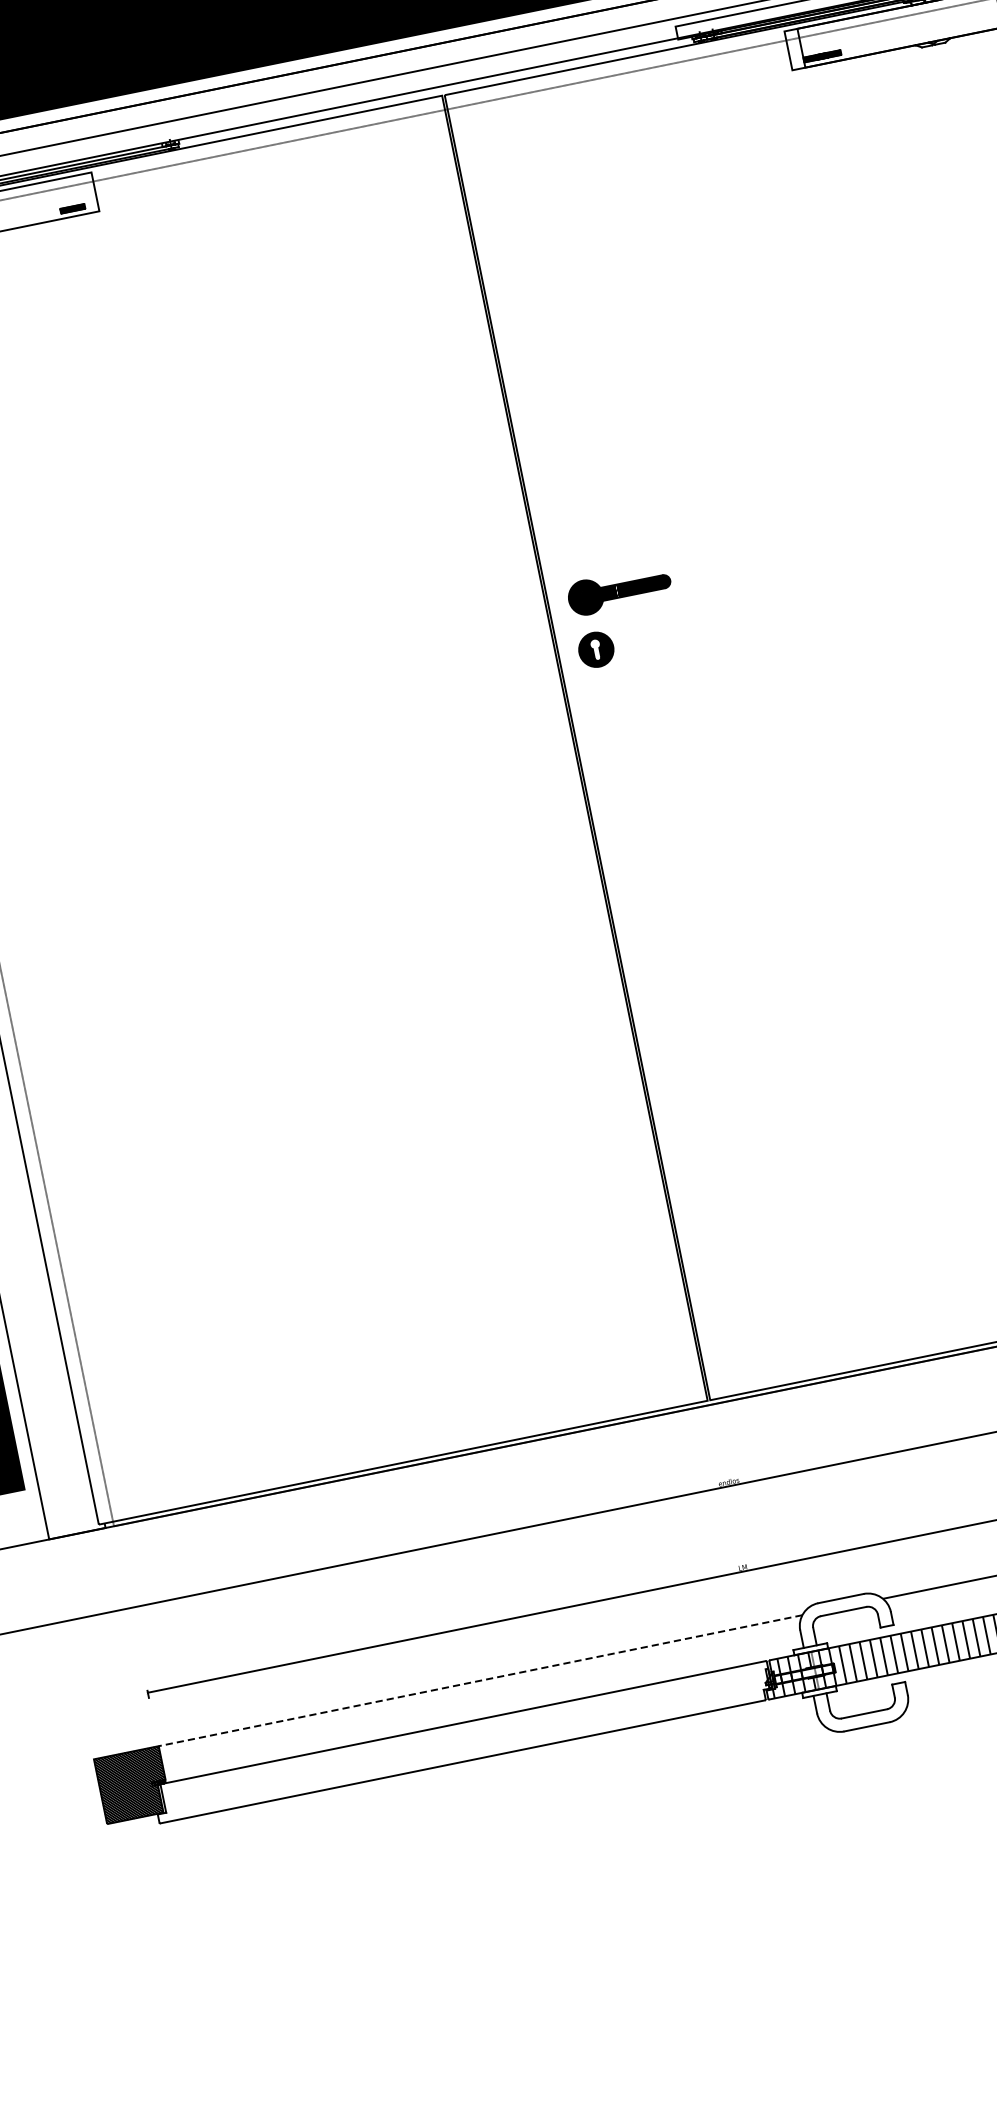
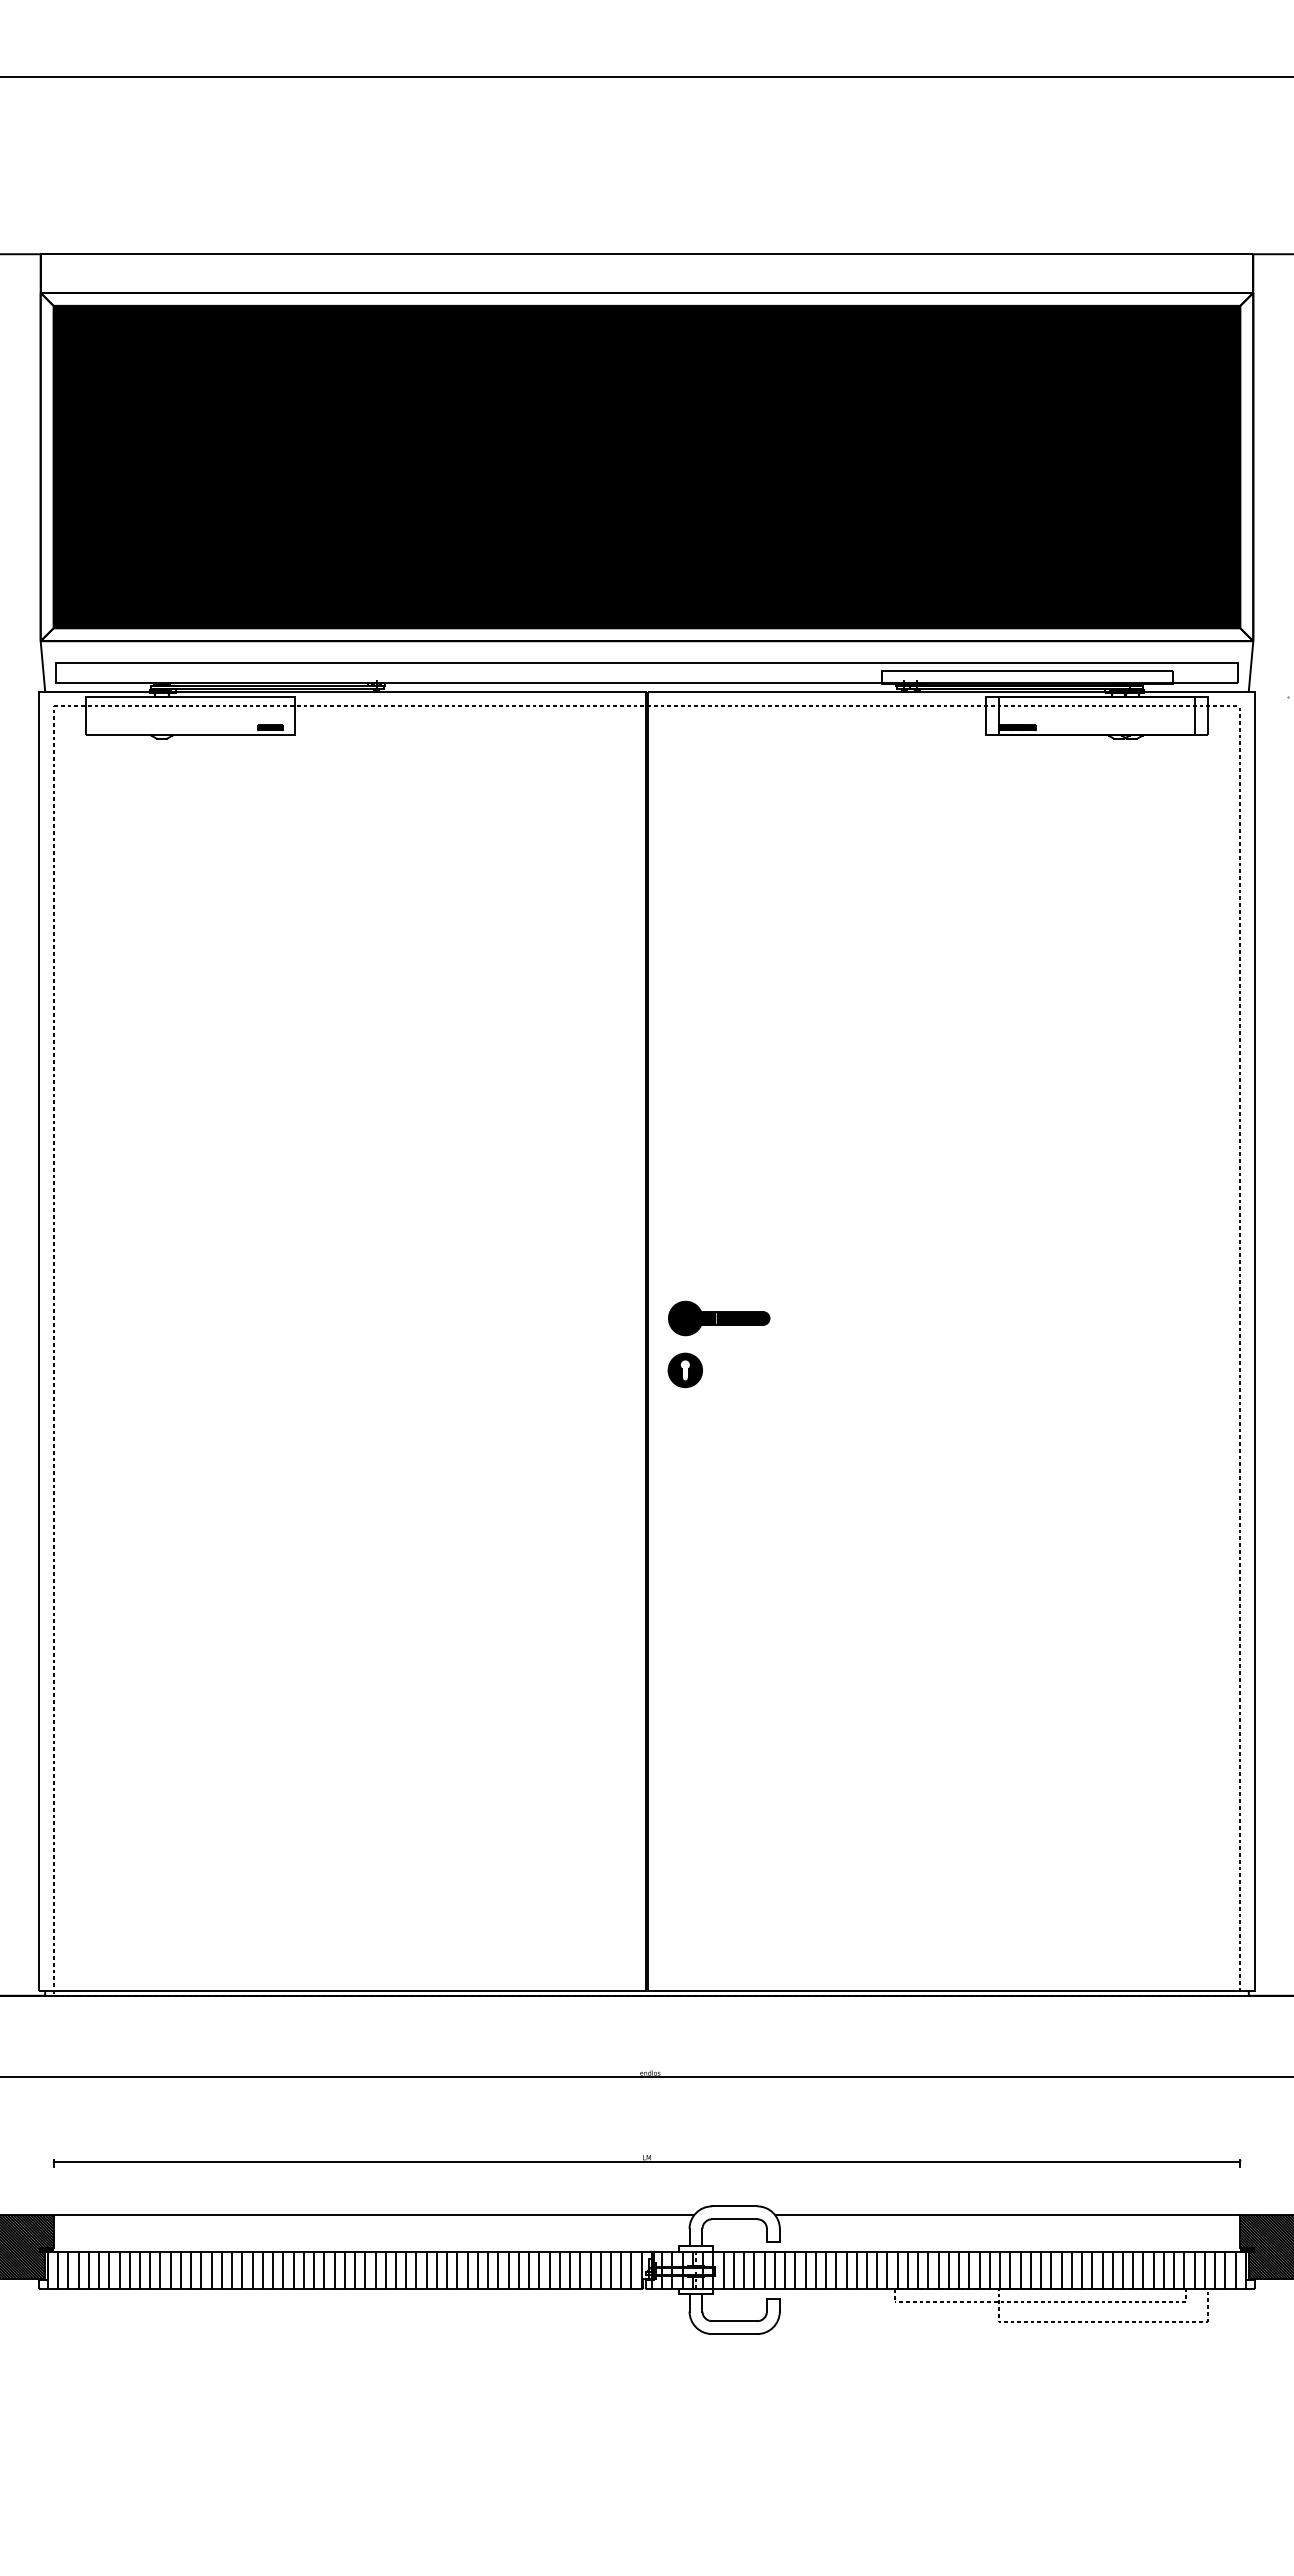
part: (620, 597) -> (718, 1325), moved
line: (480, 1680) -> (374, 2214), dashed -> solid
hatch: (462, 1741) -> (344, 2269), added

